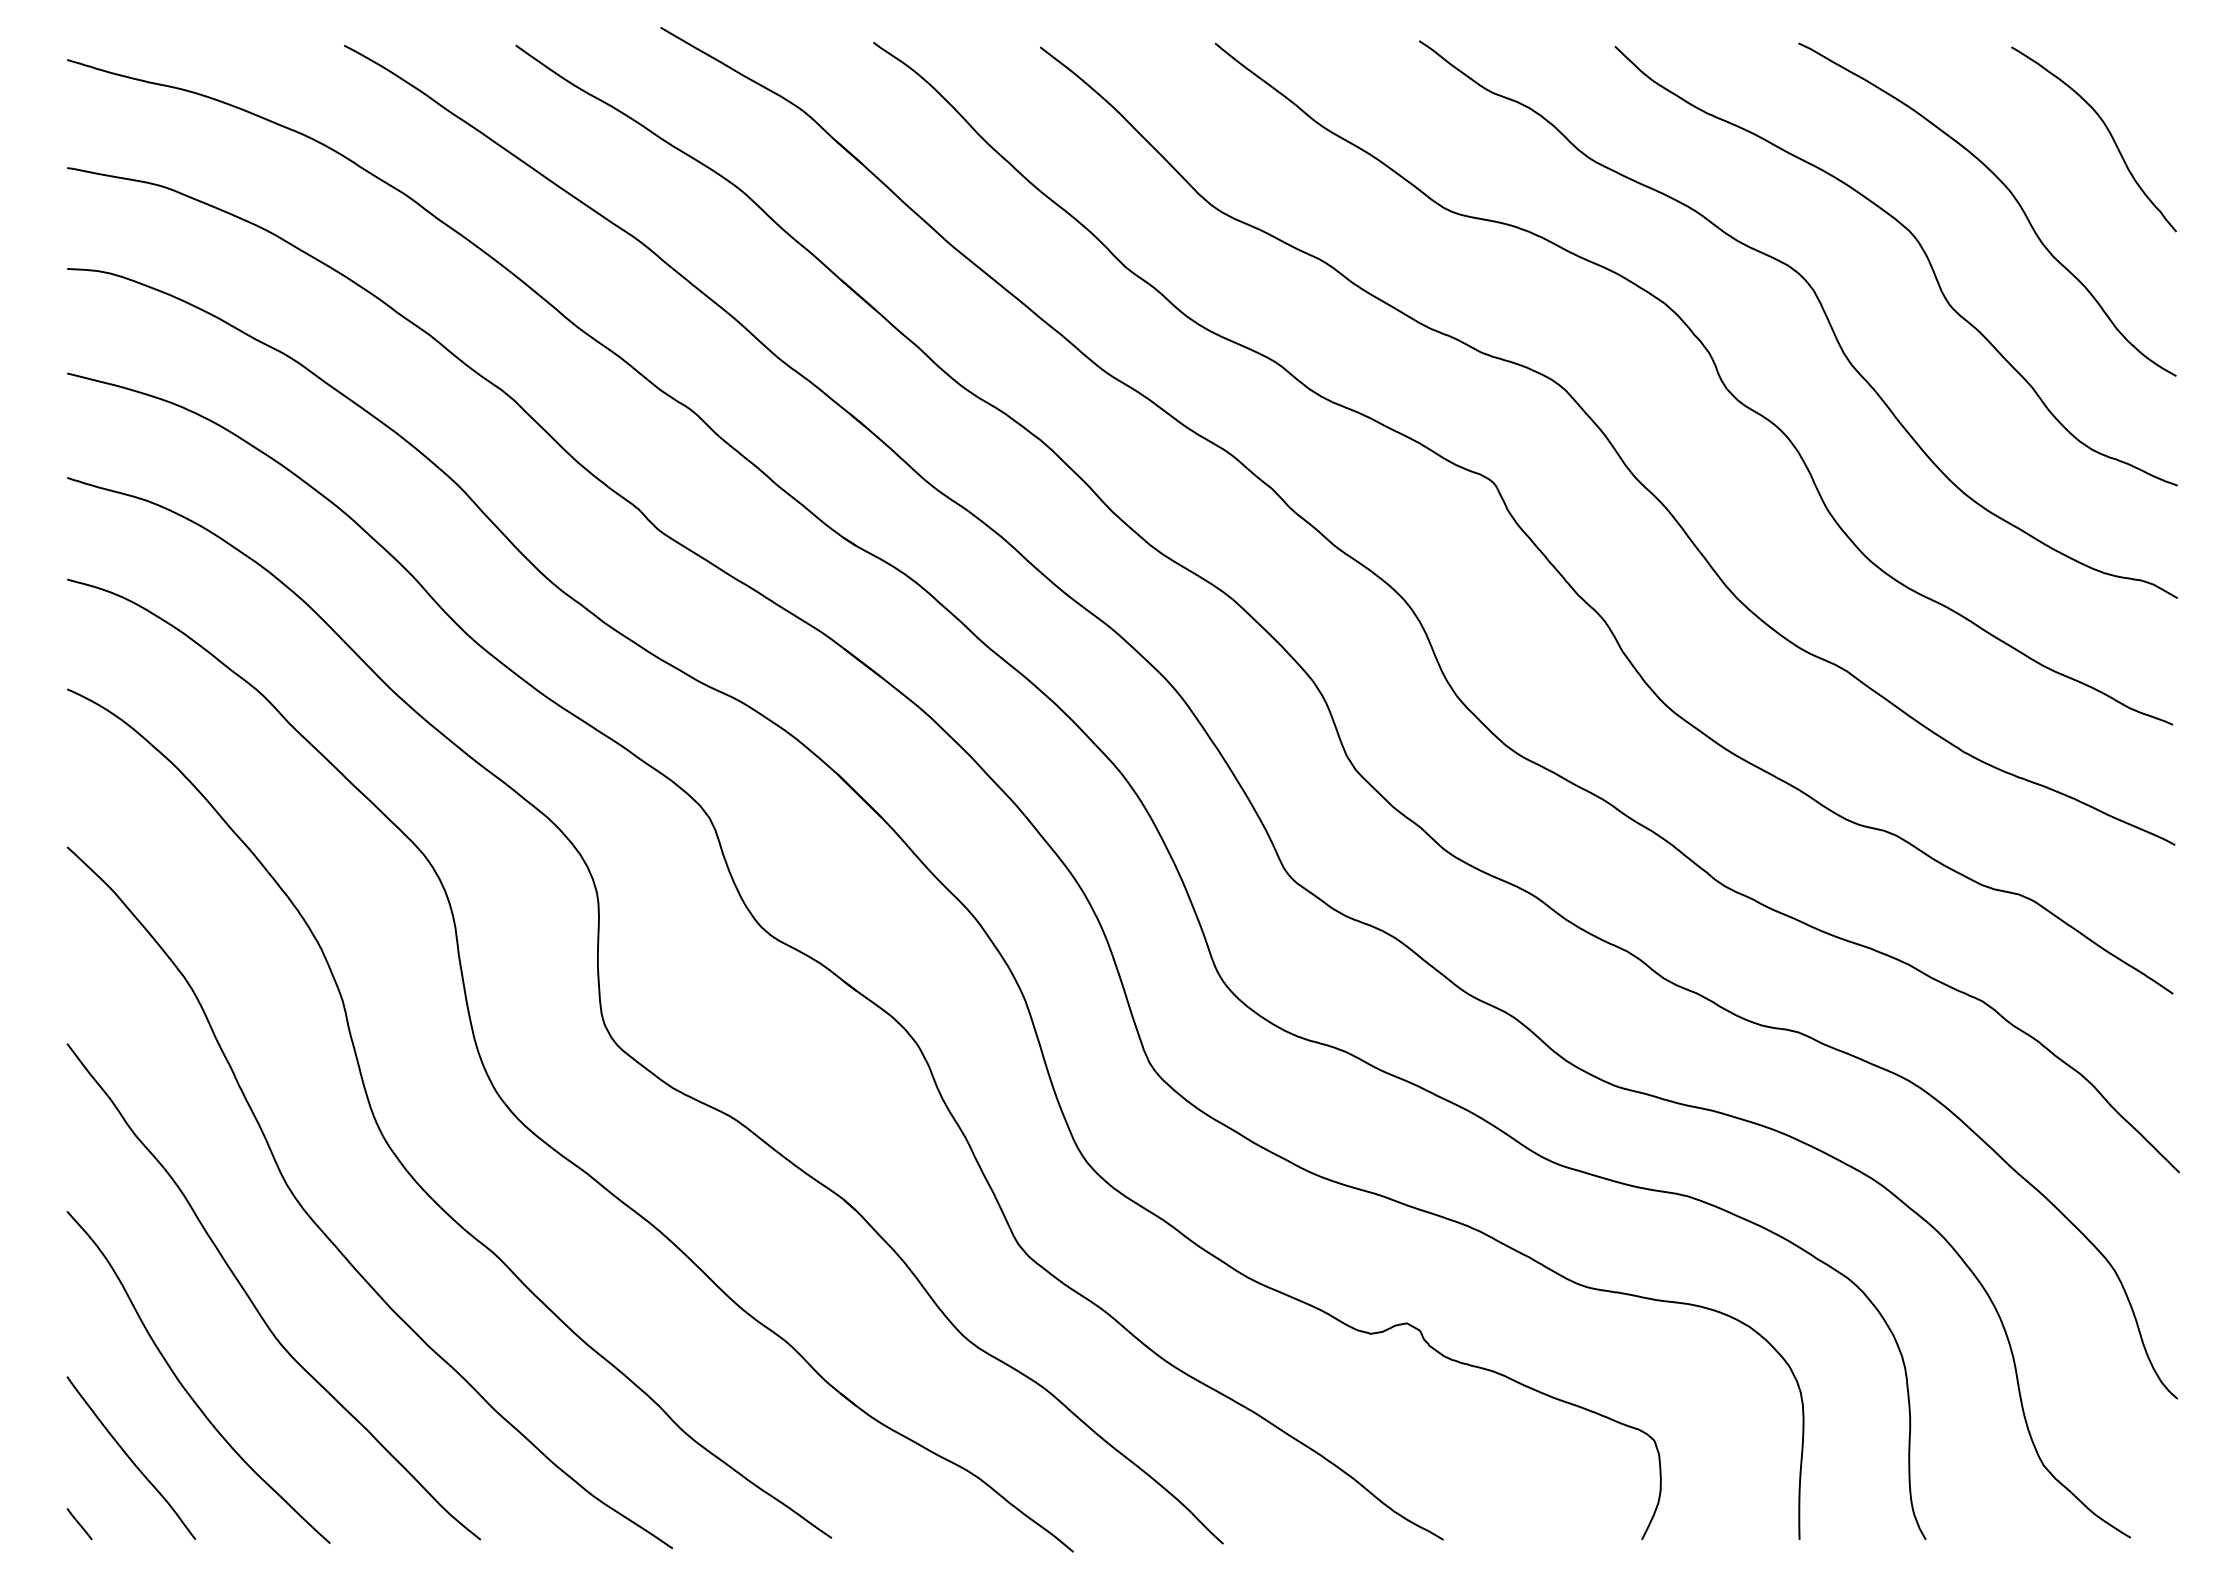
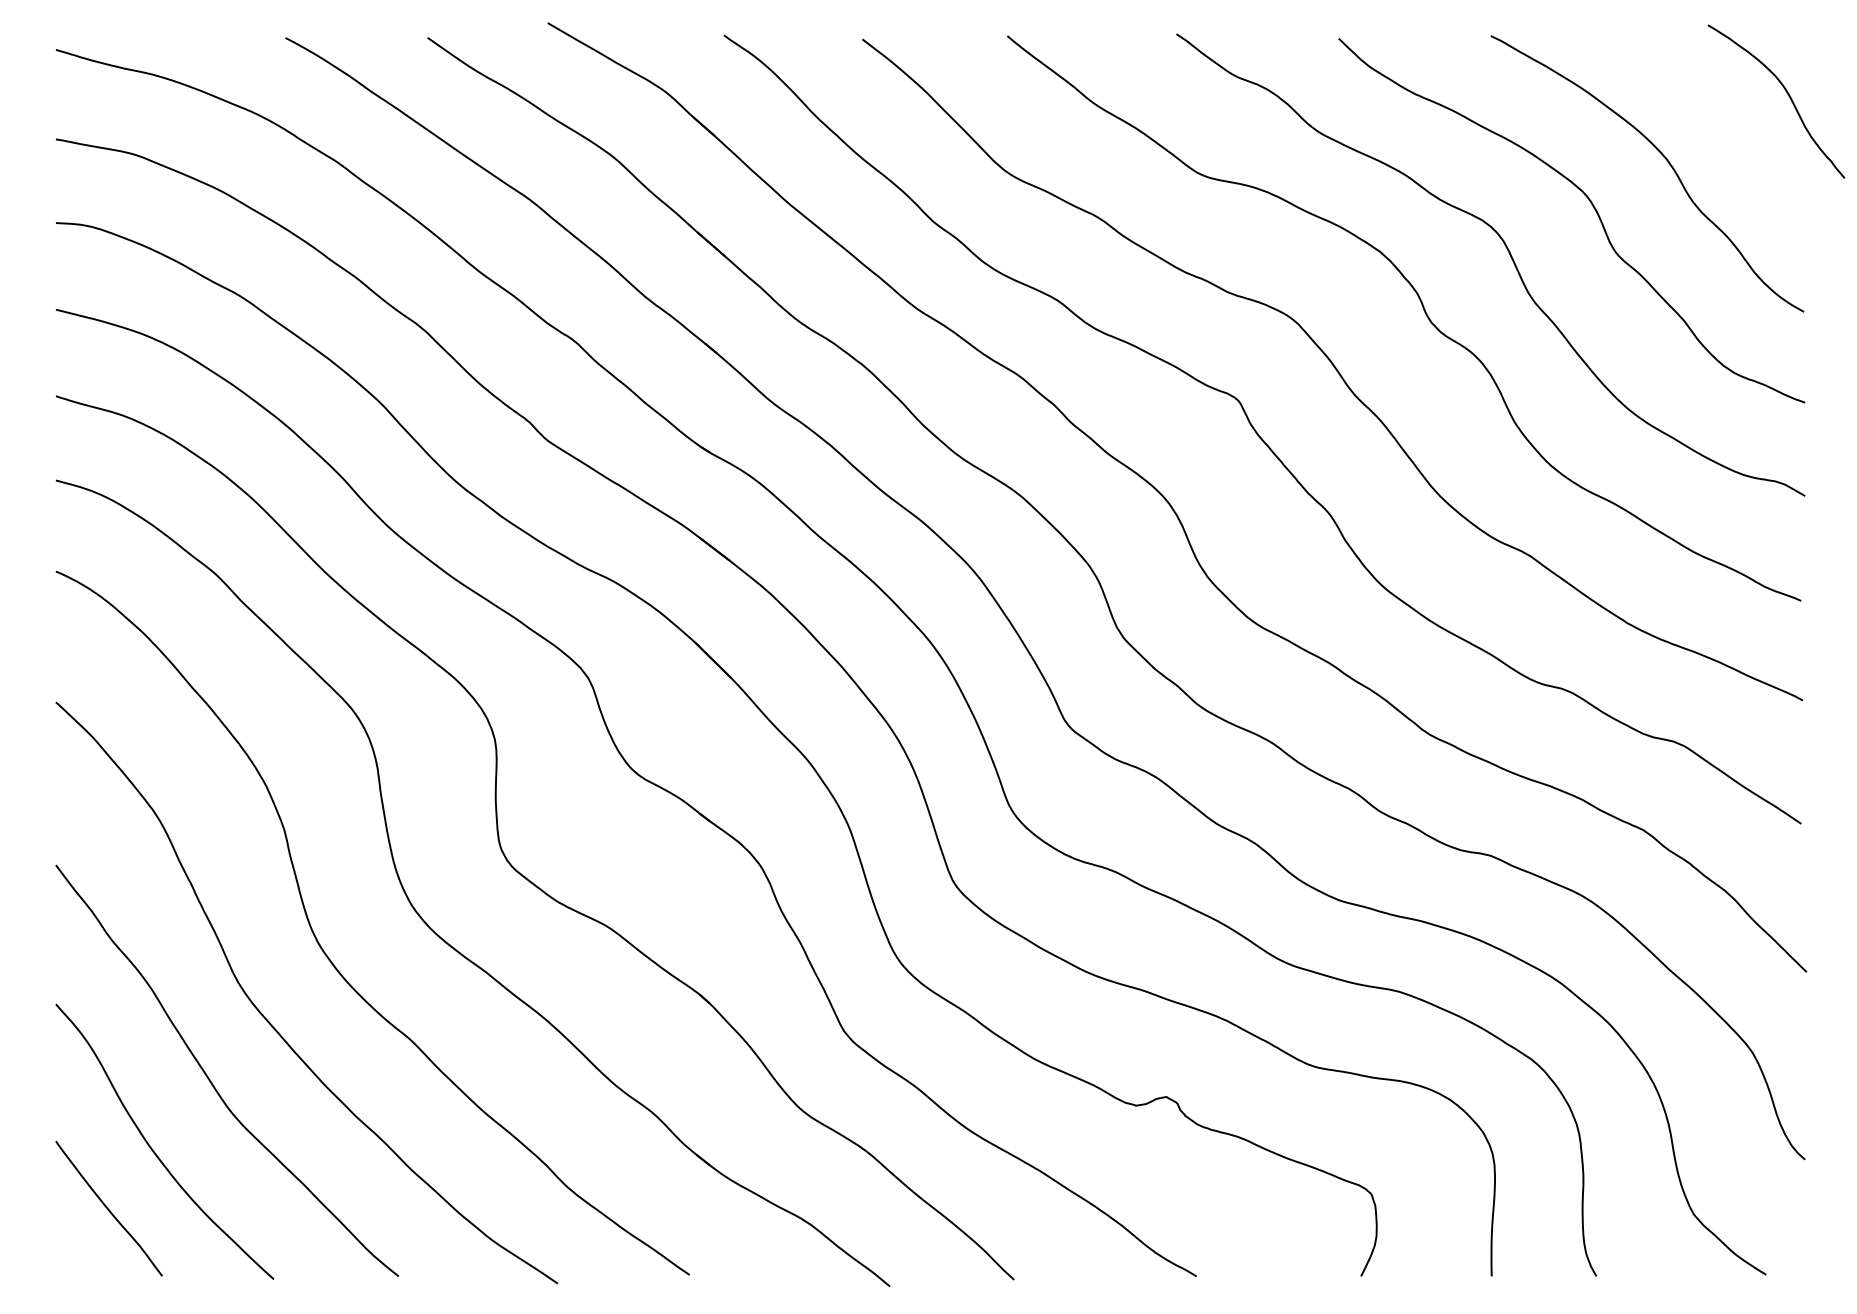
curve: (2106, 129) -> (1786, 93), moved
line: (79, 1524) -> (66, 1263), removed

